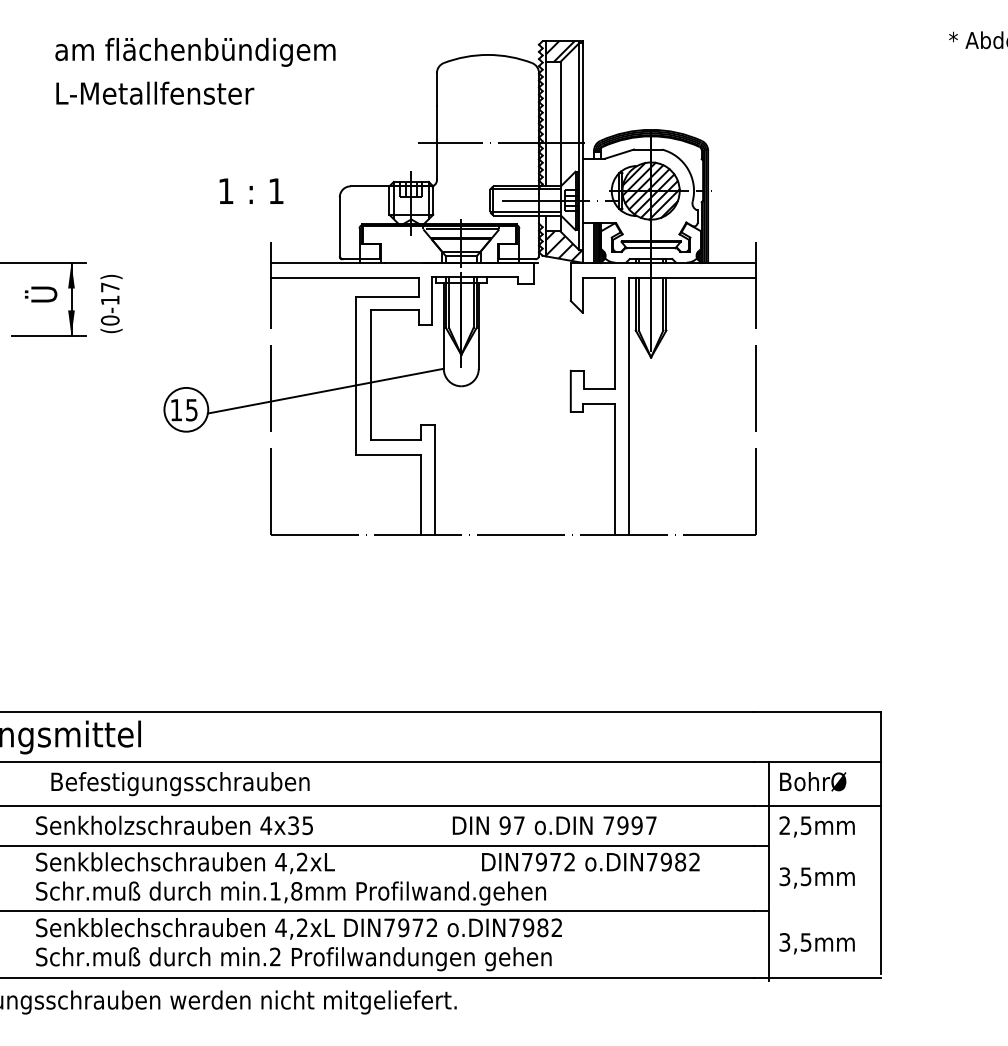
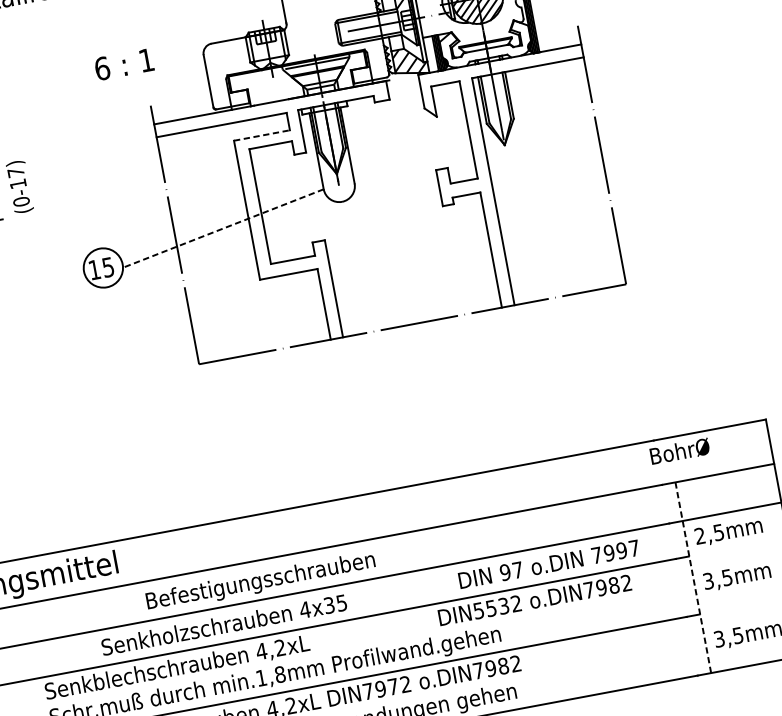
text: (226, 191) -> (102, 68), 1 -> 6
line: (387, 297) -> (262, 135), solid -> dashed
line: (325, 391) -> (223, 228), solid -> dashed
text: (813, 781) -> (680, 451), moved
text: (180, 784) -> (260, 582), moved
text: (174, 825) -> (224, 624), moved
text: (554, 825) -> (548, 564), moved
text: (541, 861) -> (491, 607), DIN7972 -> DIN5532
line: (768, 871) -> (693, 579), solid -> dashed

